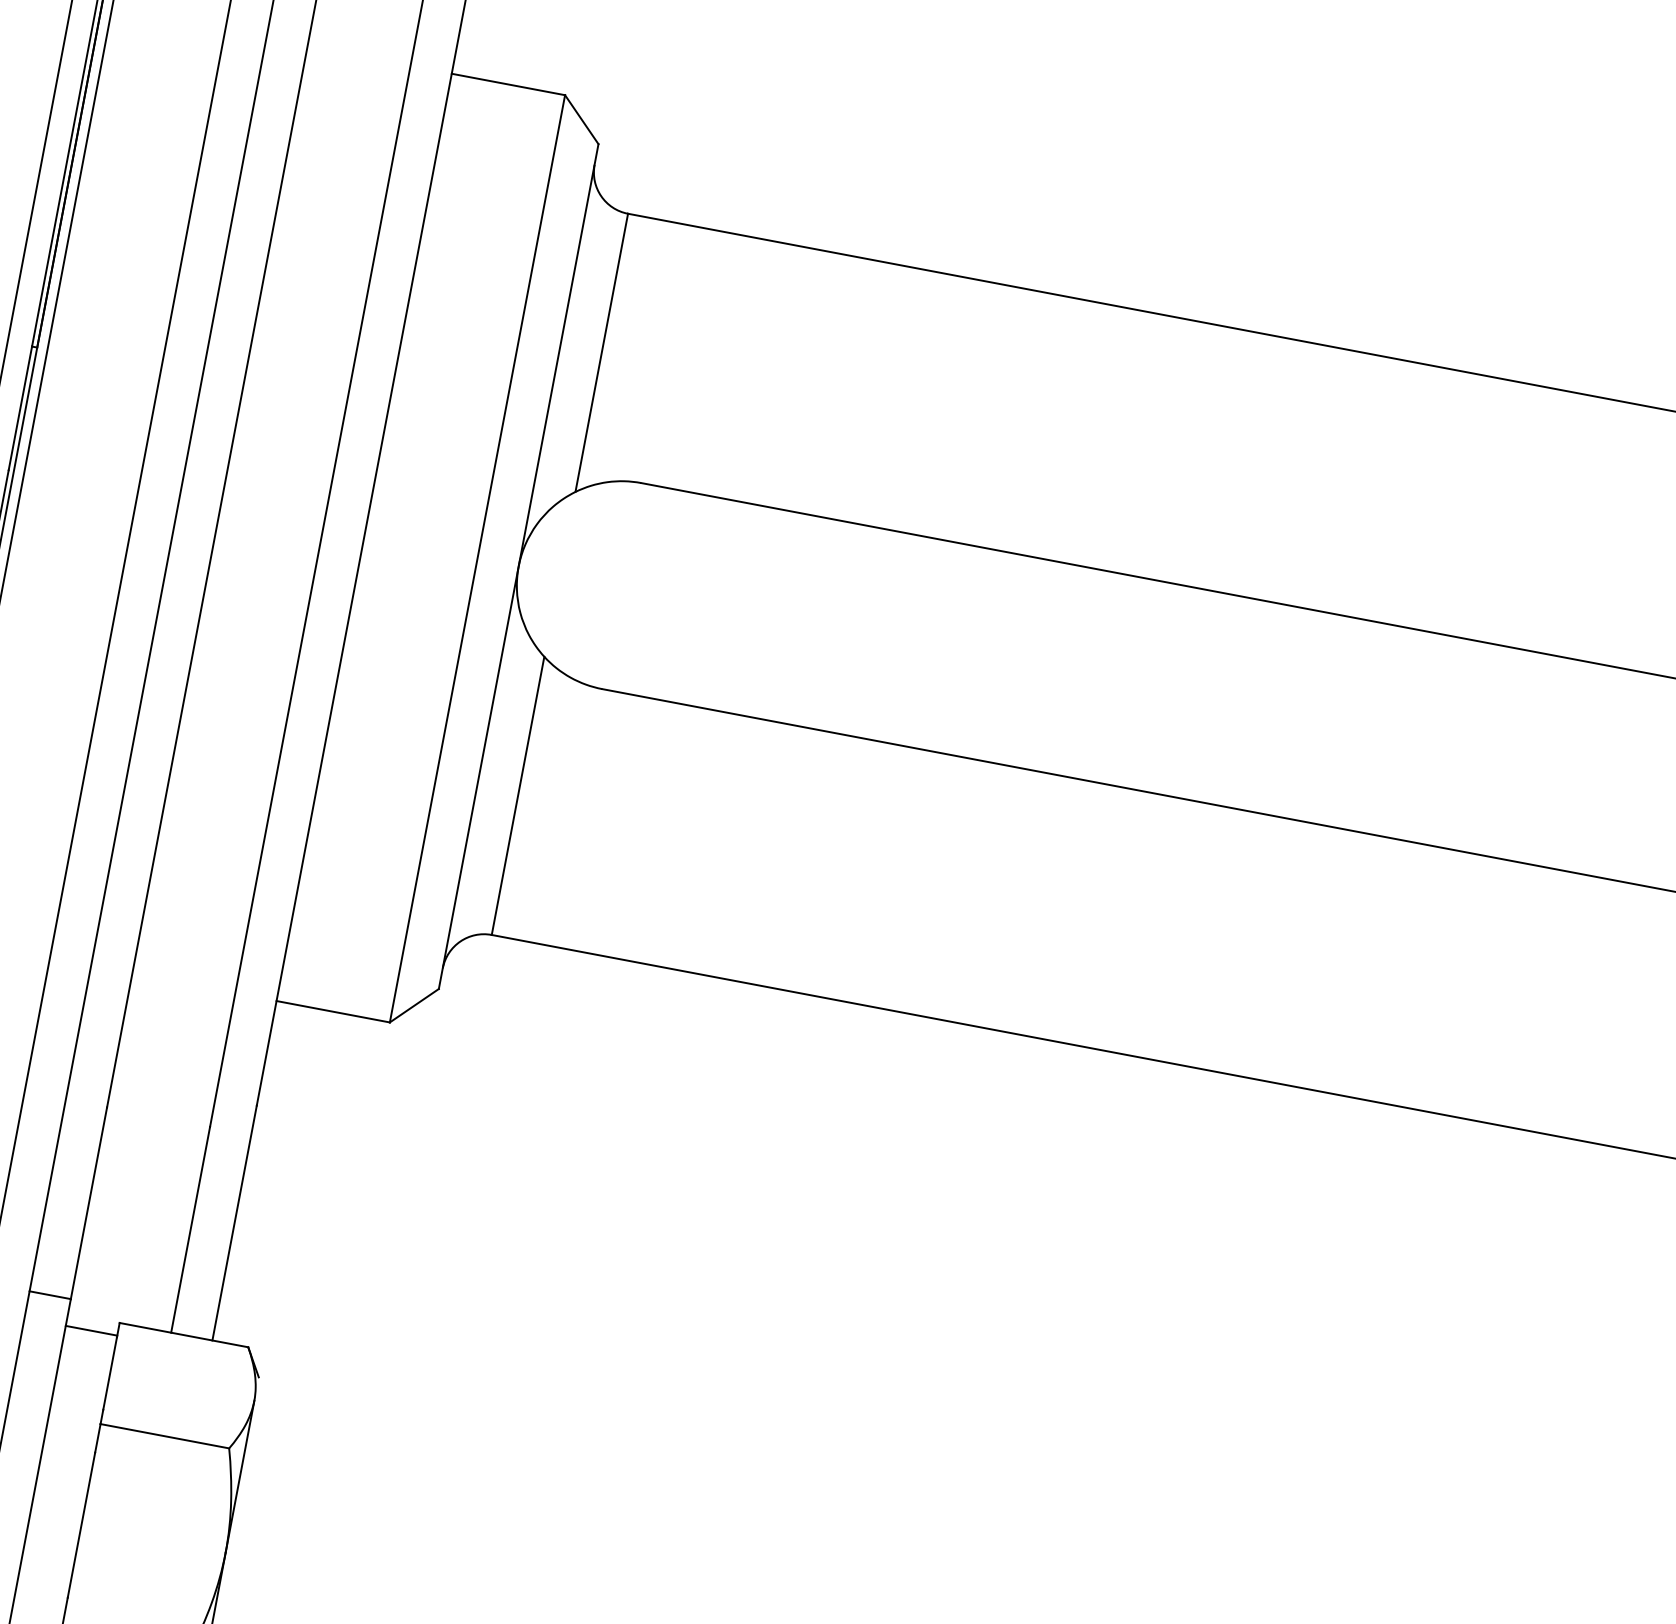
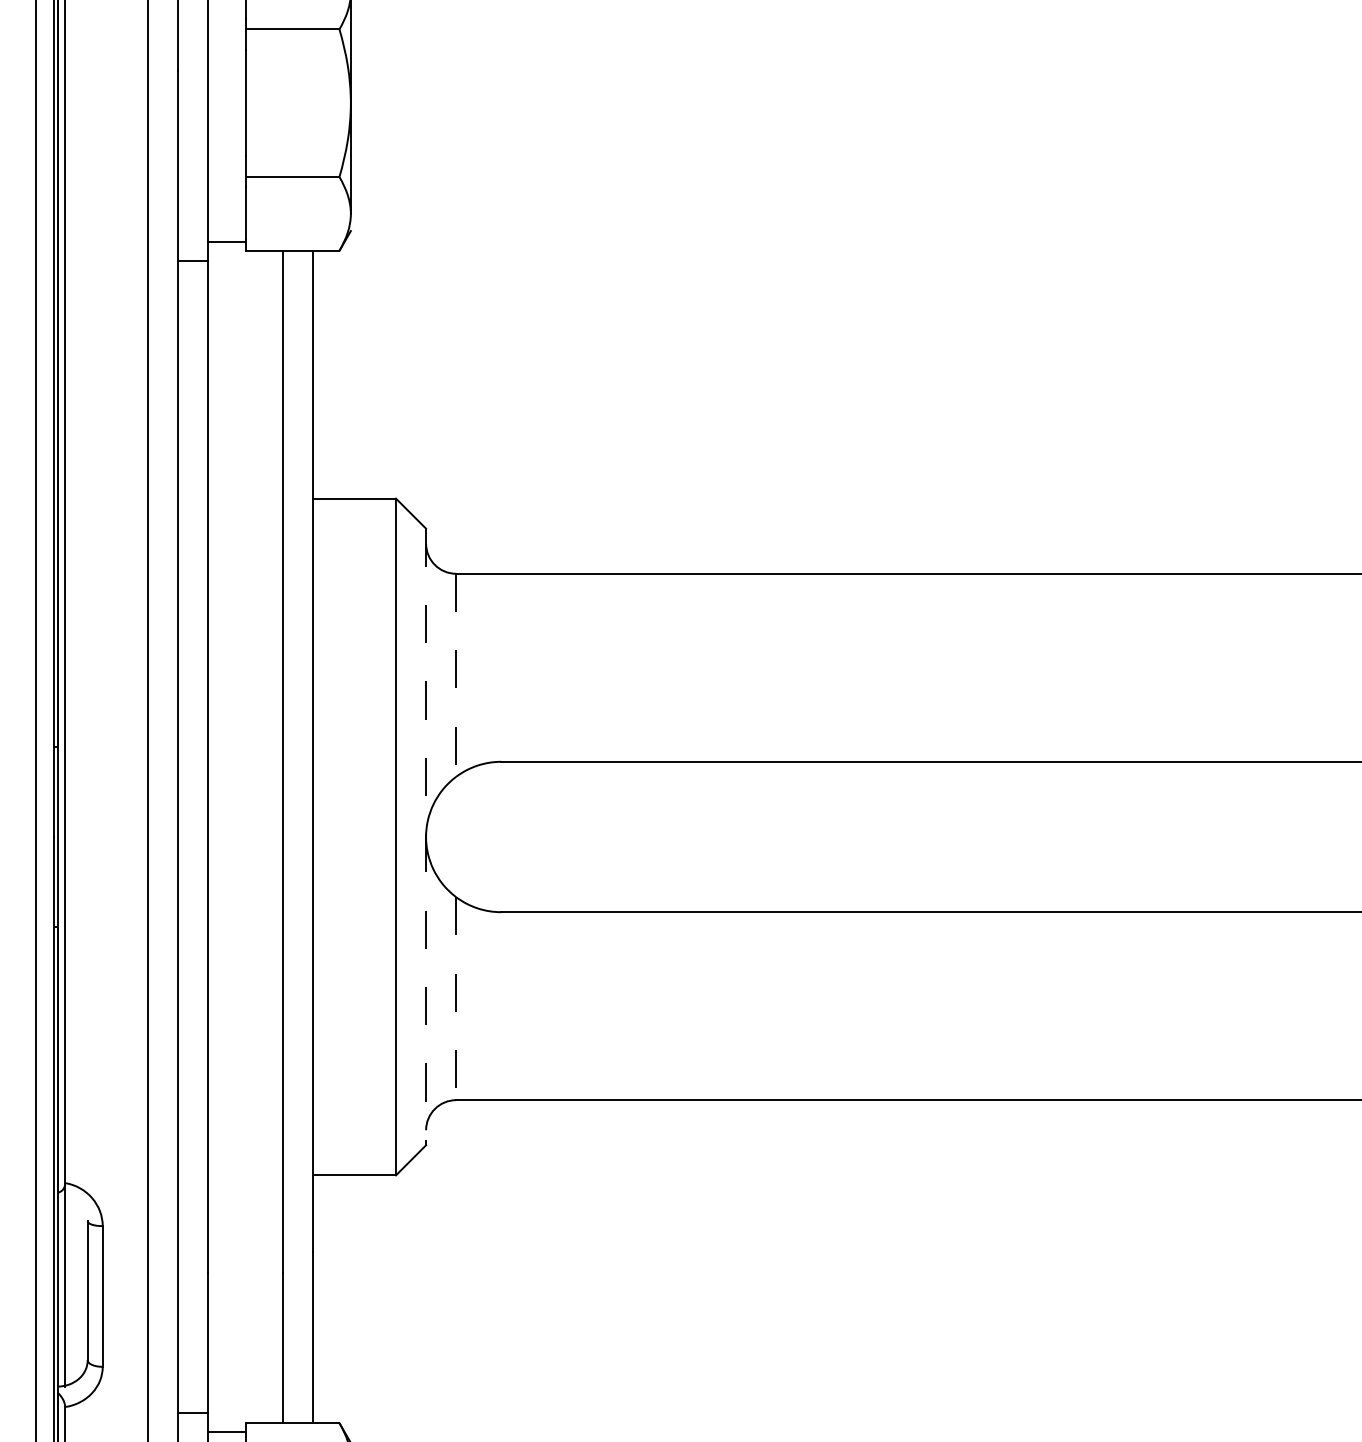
line: (602, 353) -> (456, 675), solid -> dashed
line: (519, 567) -> (426, 837), solid -> dashed
line: (518, 795) -> (456, 998), solid -> dashed

